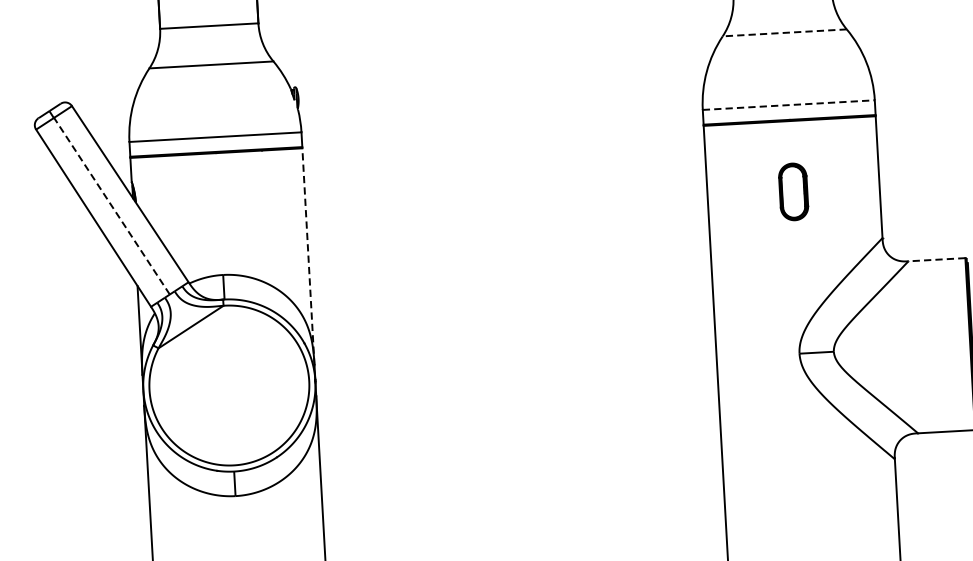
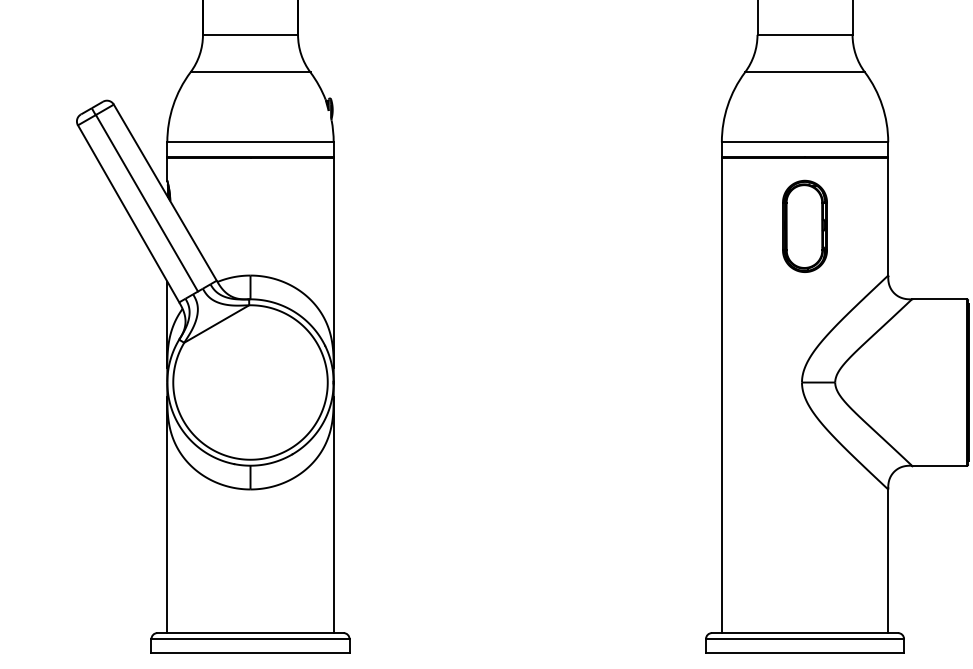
line: (785, 32) -> (805, 72), dashed -> solid
line: (789, 105) -> (805, 142), dashed -> solid
part: (793, 191) -> (804, 225), size x1.67
line: (111, 206) -> (146, 203), dashed -> solid
line: (308, 256) -> (333, 262), dashed -> solid
line: (936, 259) -> (939, 299), dashed -> solid

